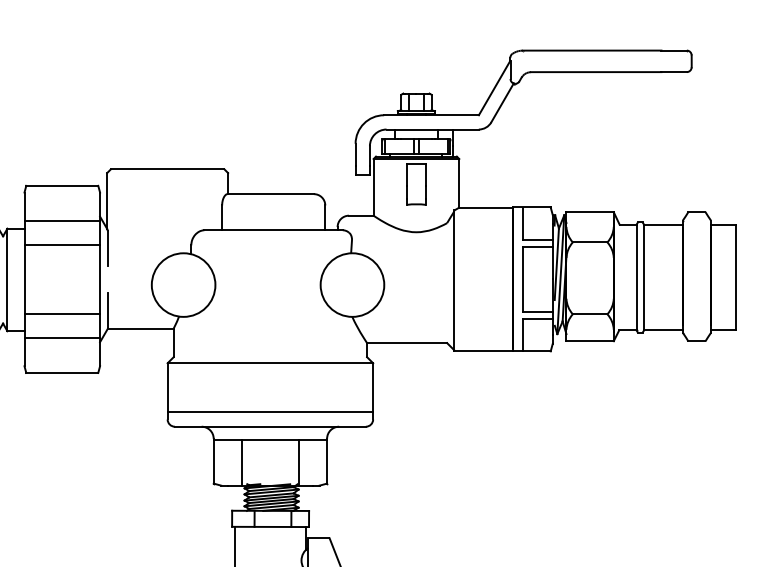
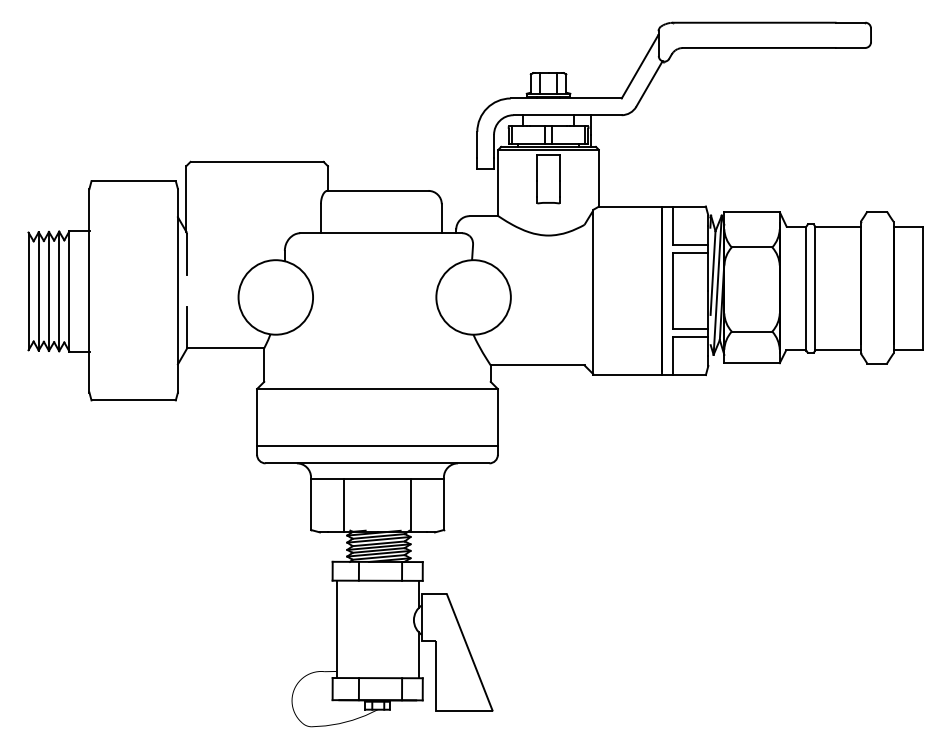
line: (62, 221) -> (133, 222), removed
line: (62, 245) -> (133, 250), removed
line: (62, 314) -> (133, 331), removed
line: (62, 337) -> (133, 358), removed

